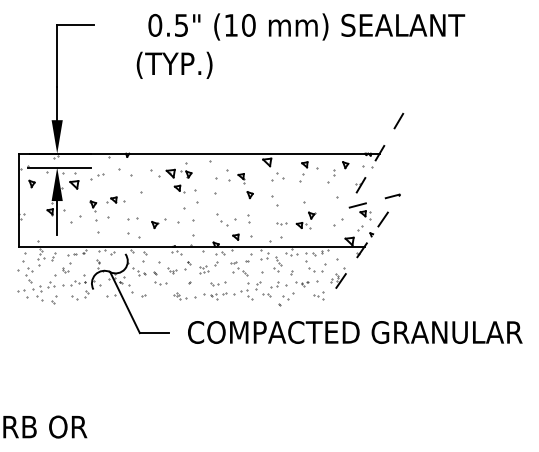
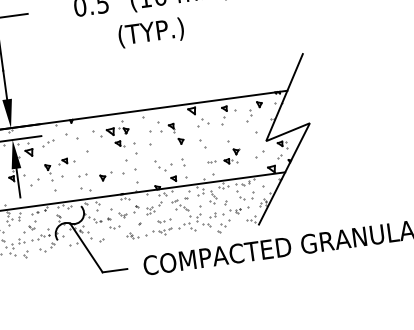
text: (174, 64) -> (151, 32), moved
line: (385, 198) -> (297, 128), dashed -> solid

